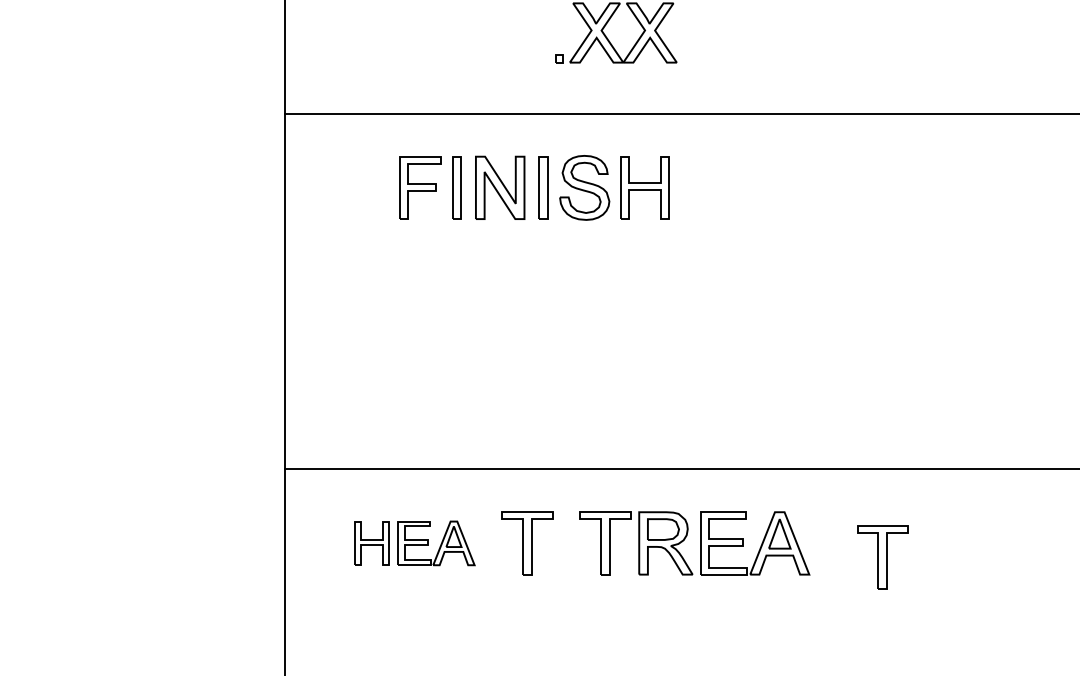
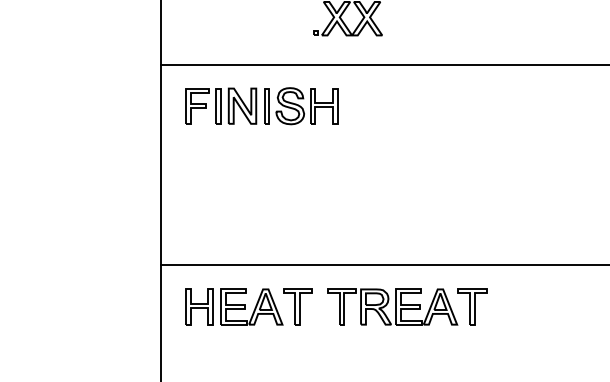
part: (533, 188) -> (261, 106), moved
part: (415, 542) -> (234, 306), size x1.43
part: (882, 556) -> (472, 306), moved

